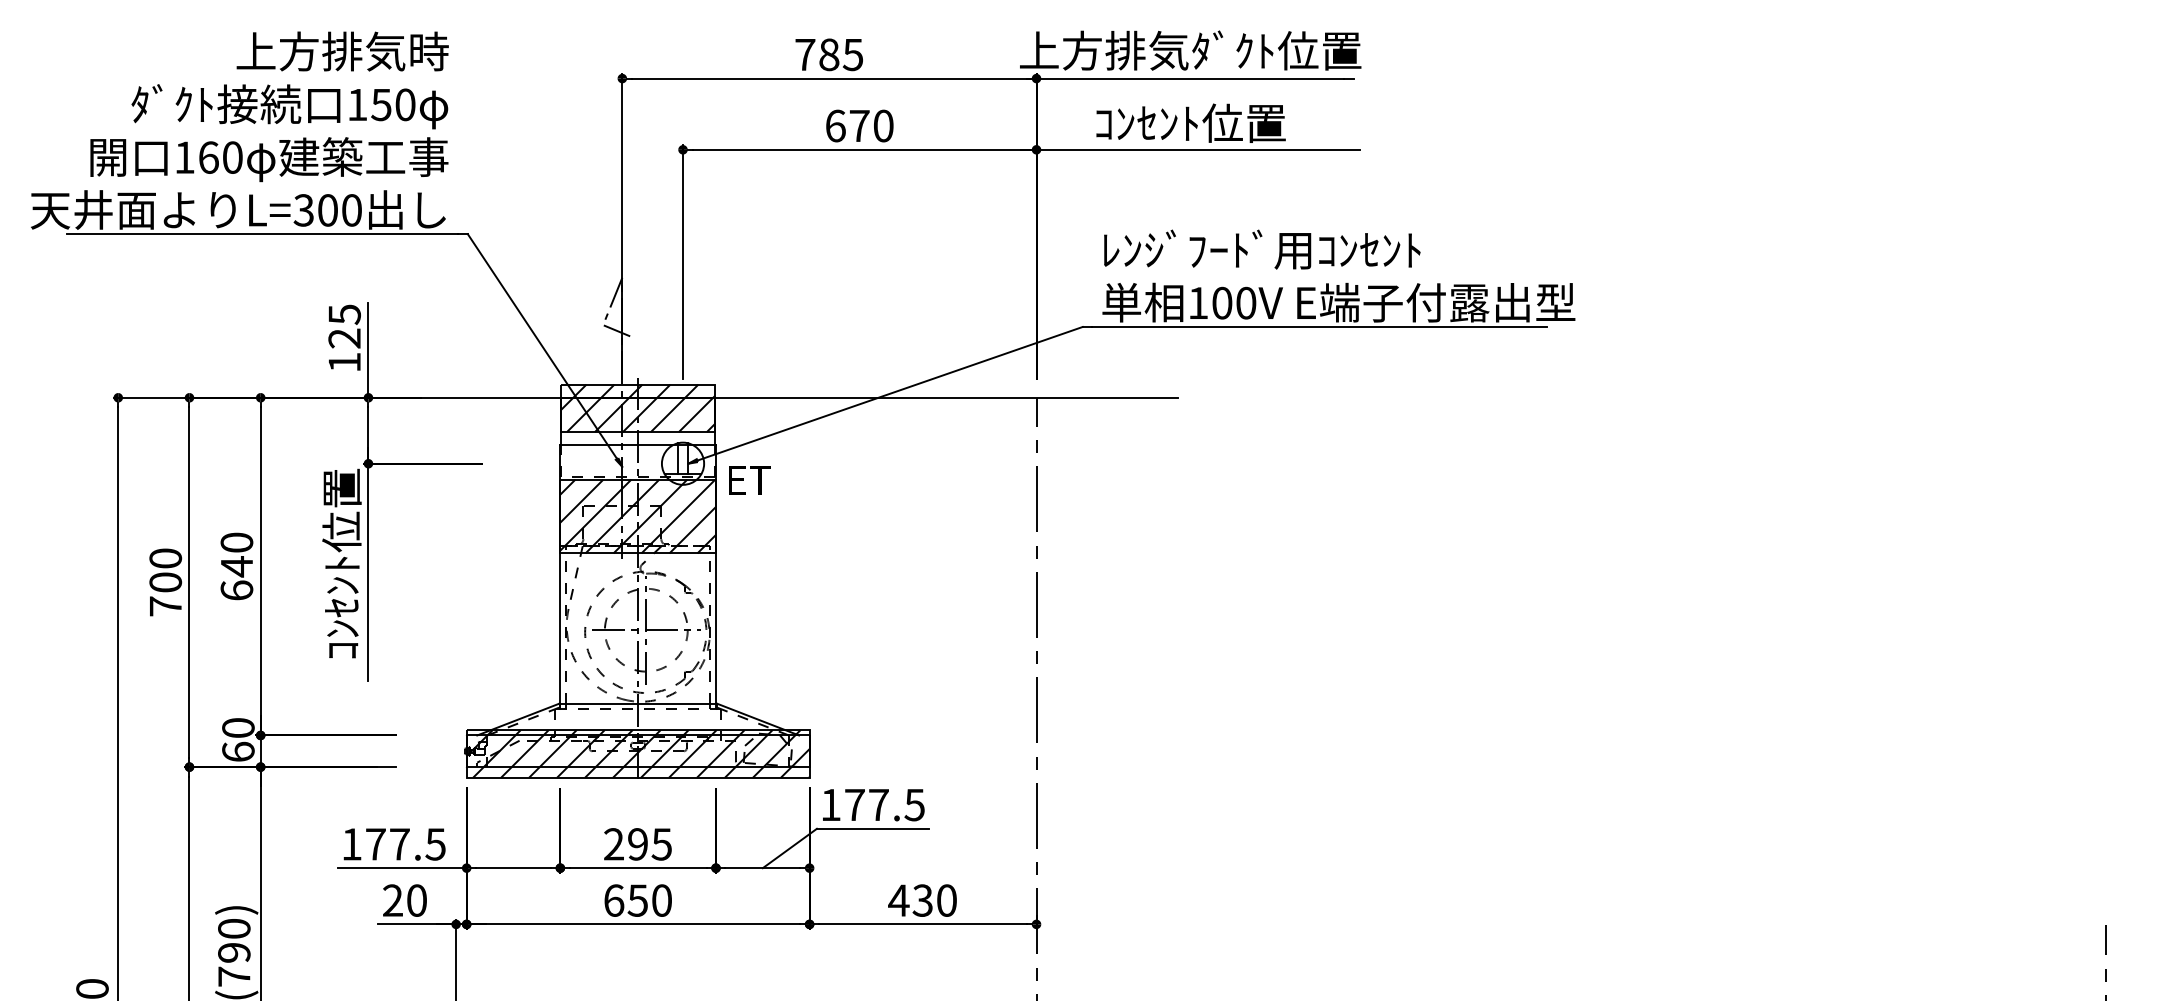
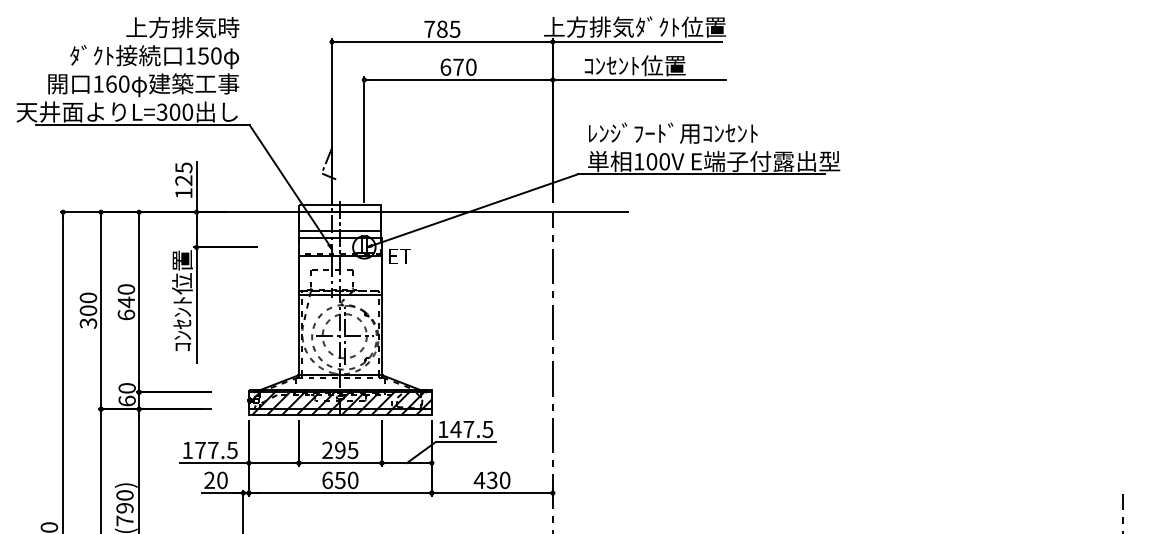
hatch: (638, 407) -> (340, 217), removed
hatch: (636, 516) -> (339, 275), removed
text: (165, 606) -> (88, 323), 700 -> 300
text: (853, 805) -> (455, 429), 177.5 -> 147.5

